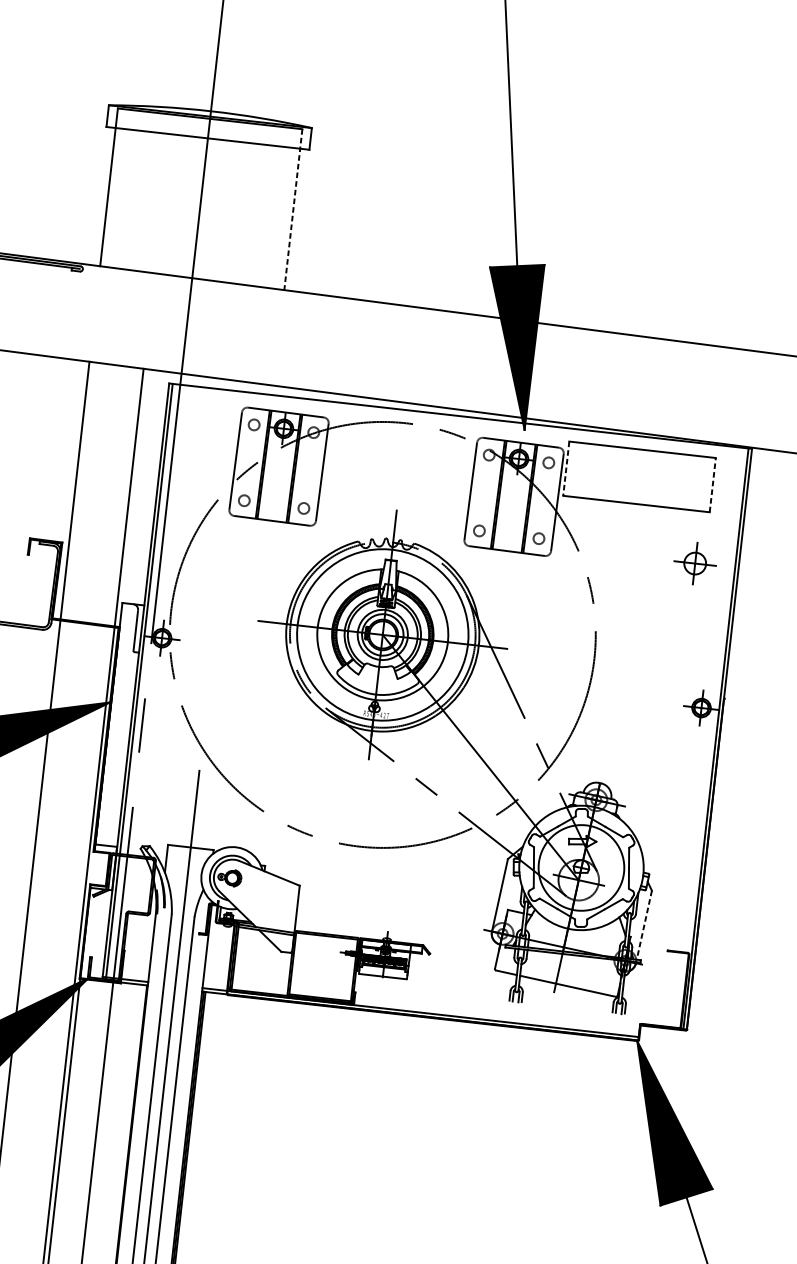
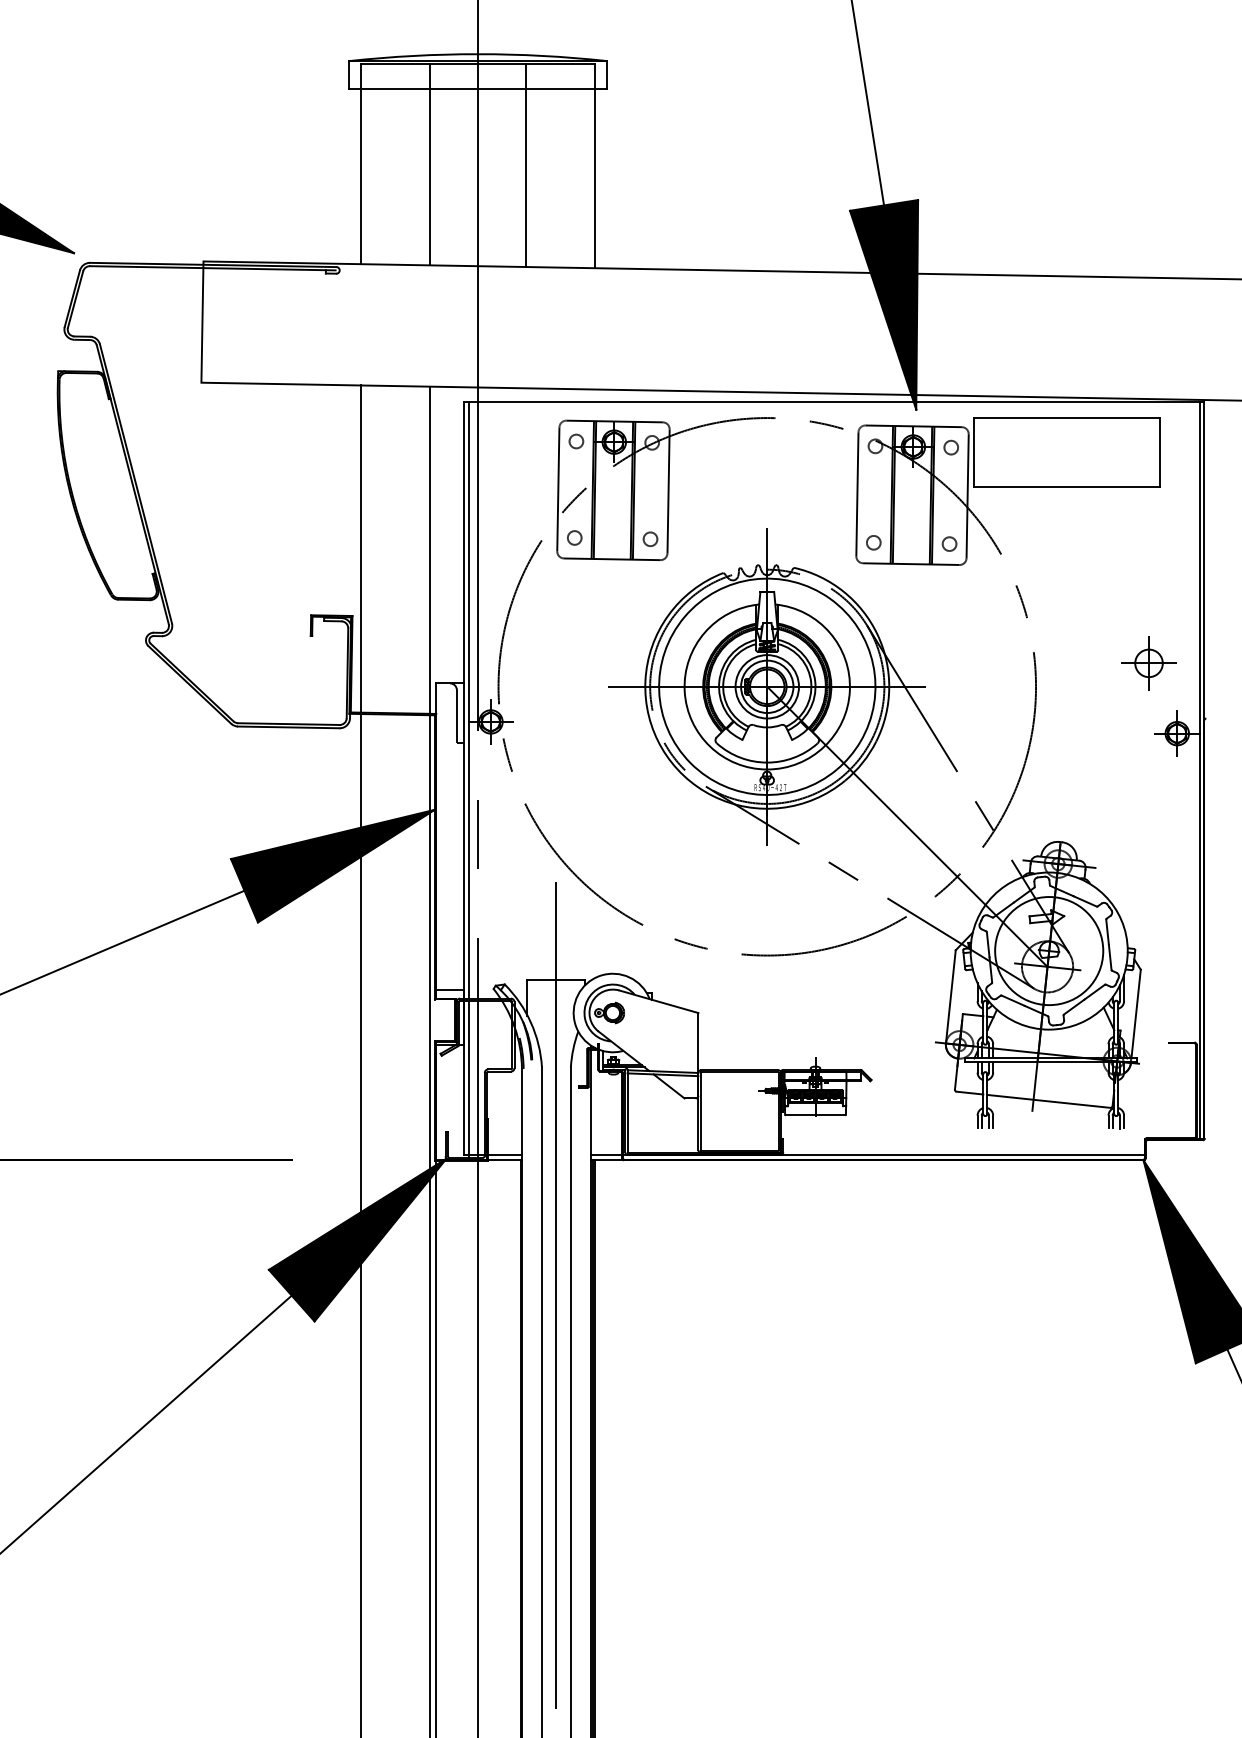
line: (162, 193) -> (429, 164), added
line: (239, 203) -> (526, 165), added
line: (293, 210) -> (595, 166), dashed -> solid
line: (566, 469) -> (974, 453), dashed -> solid
line: (713, 485) -> (1160, 452), dashed -> solid
part: (694, 563) -> (1148, 663), moved
line: (644, 925) -> (1136, 1014), dashed -> solid

